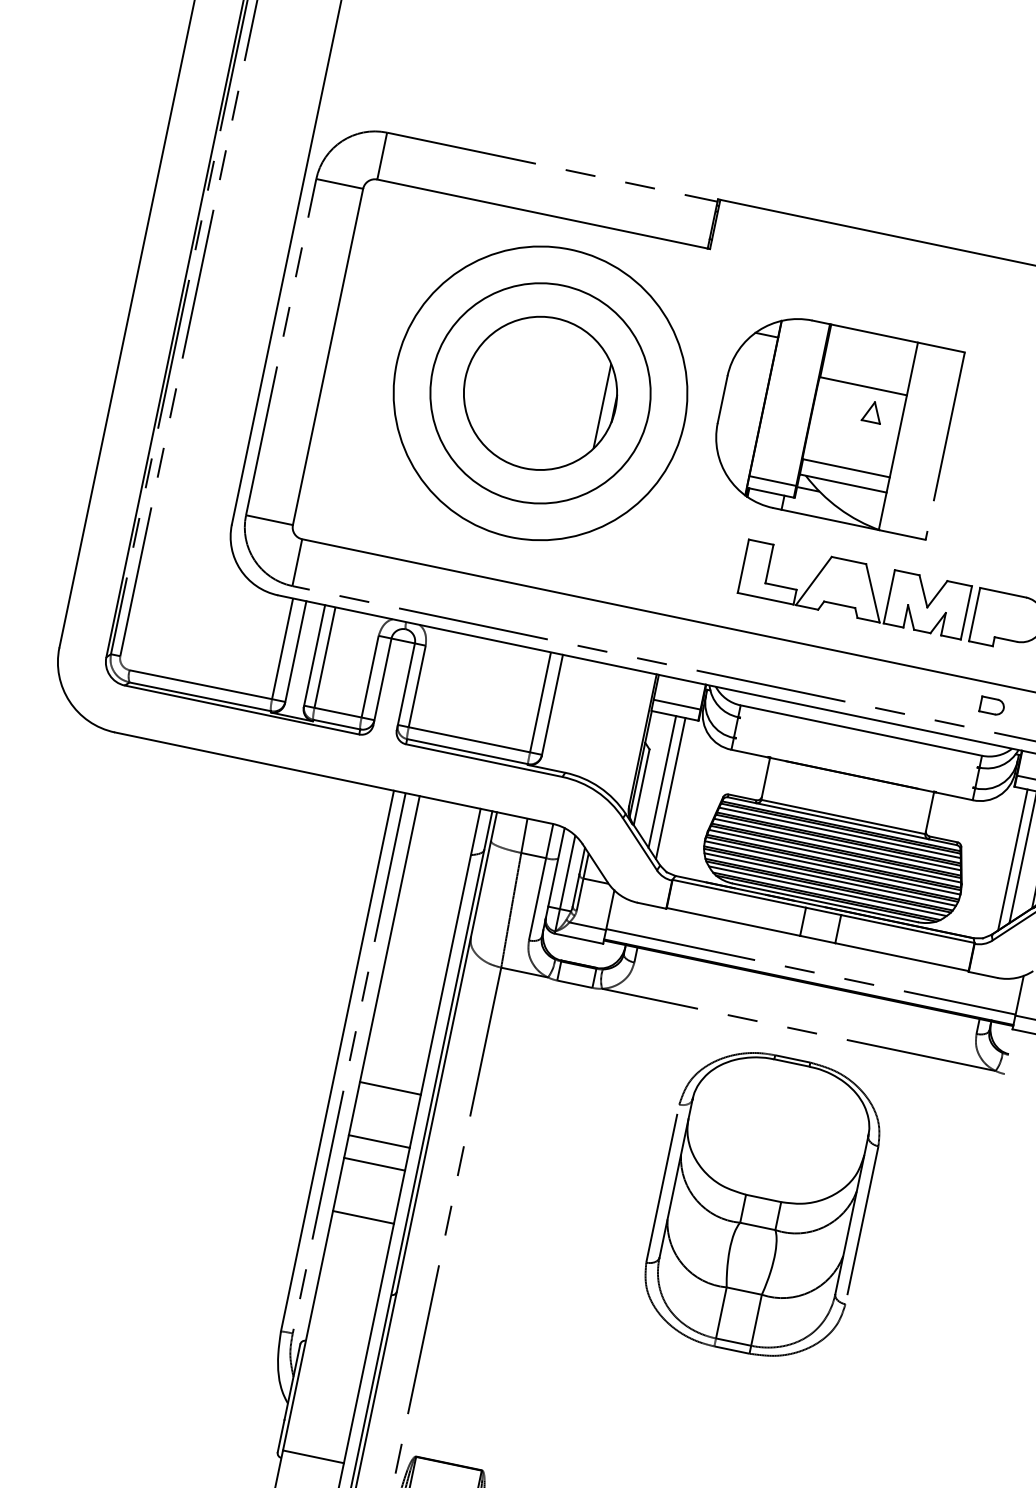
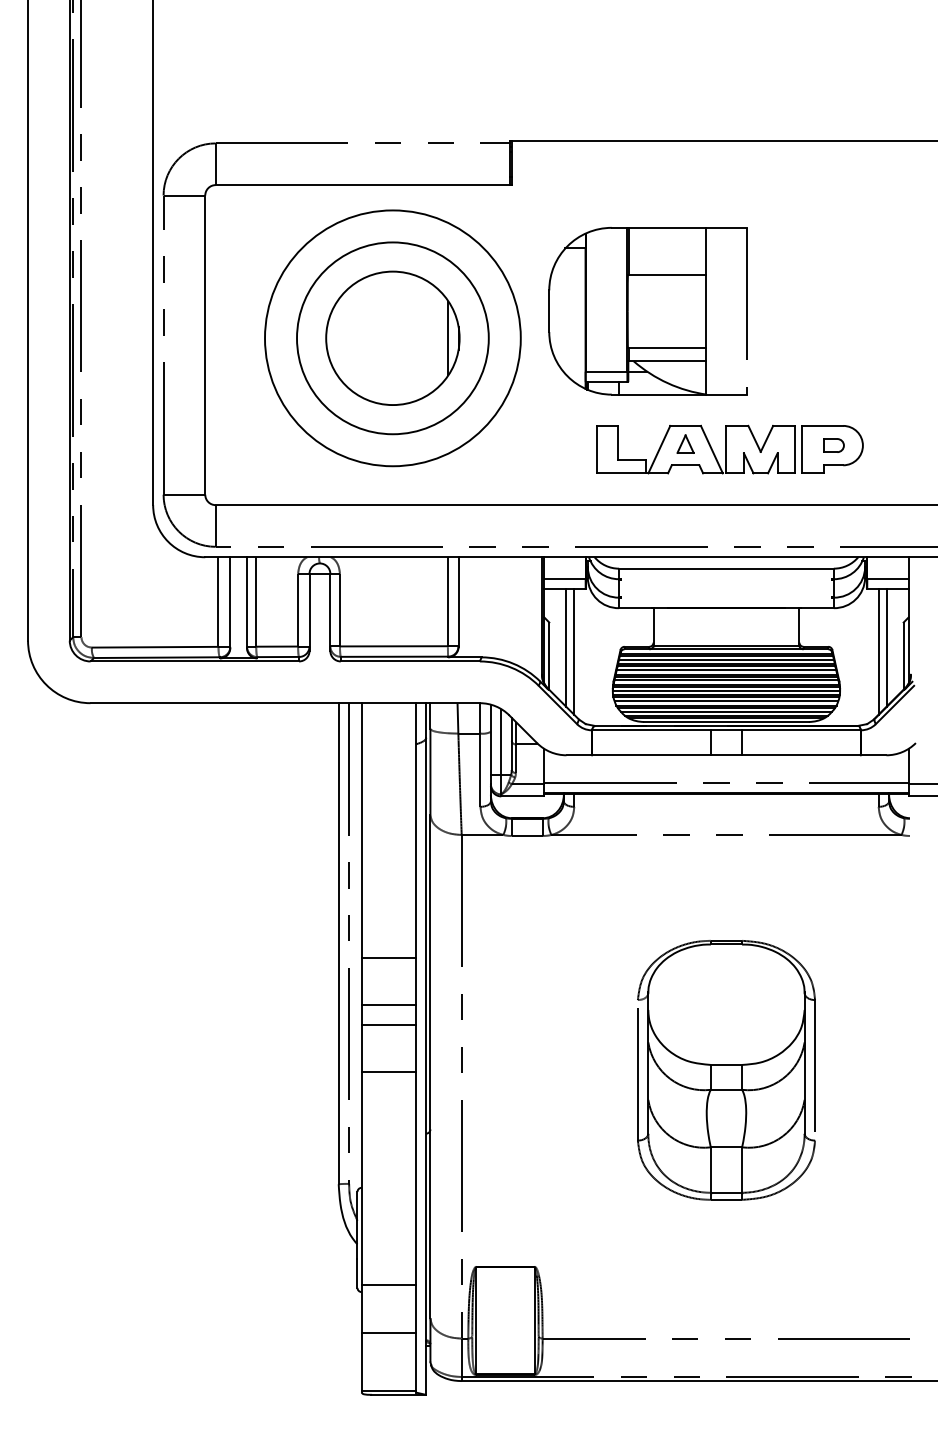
part: (872, 411) -> (685, 443), moved
part: (992, 706) -> (833, 445), moved
part: (762, 1204) -> (726, 1070), moved

